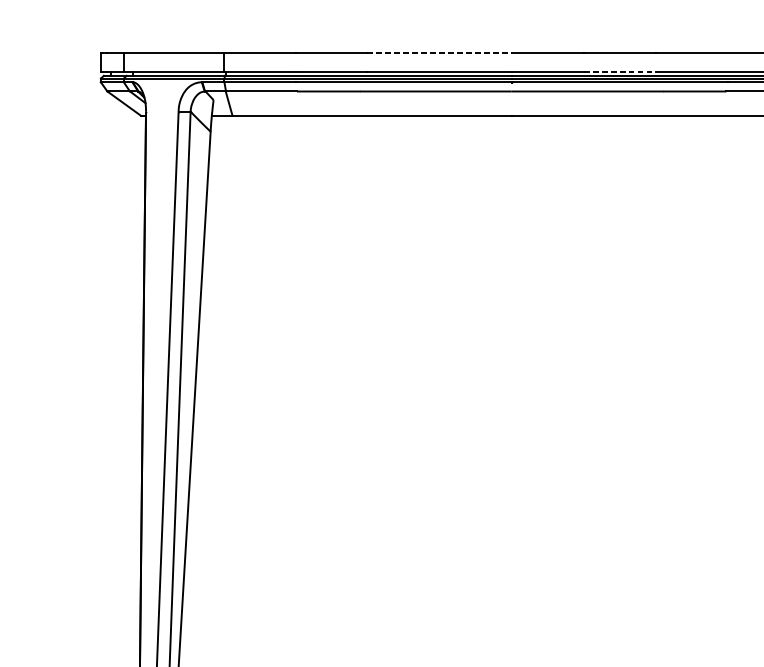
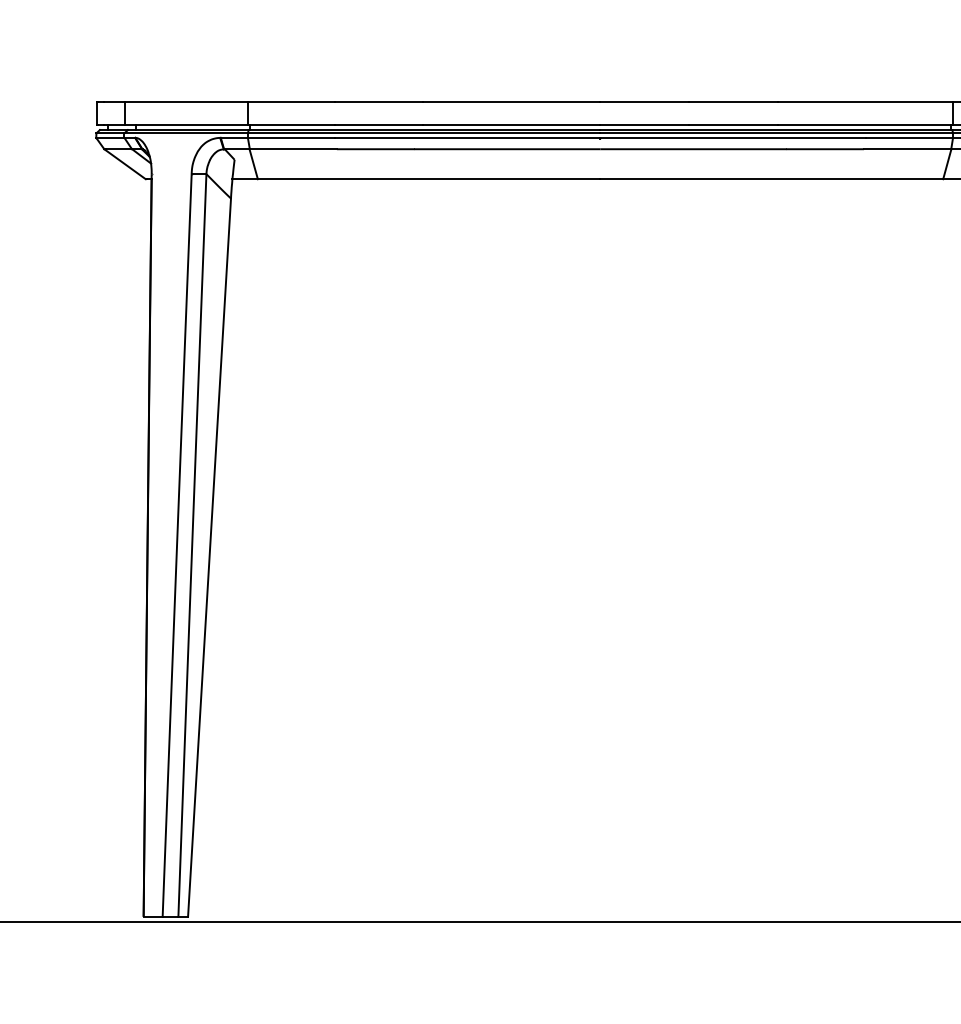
line: (439, 53) -> (511, 102), dashed -> solid
line: (620, 72) -> (733, 125), dashed -> solid

